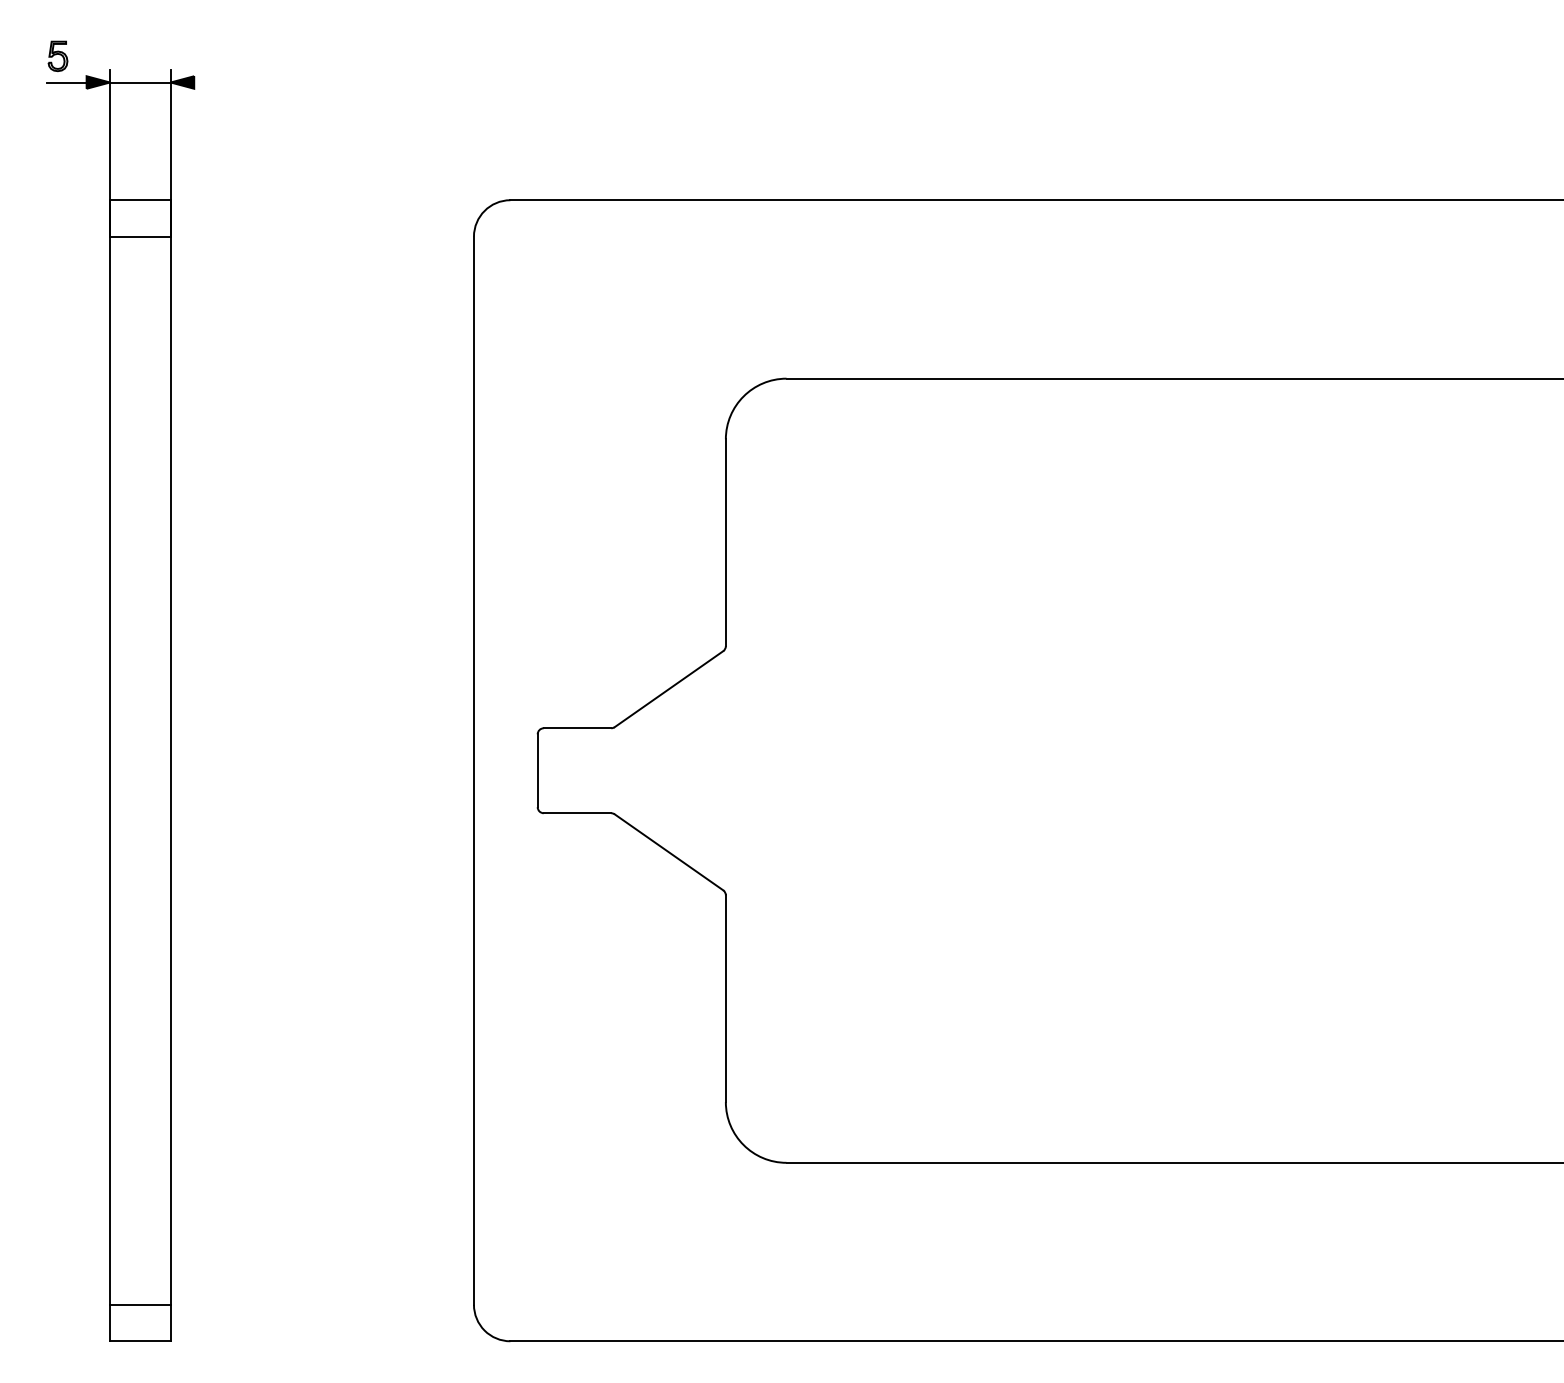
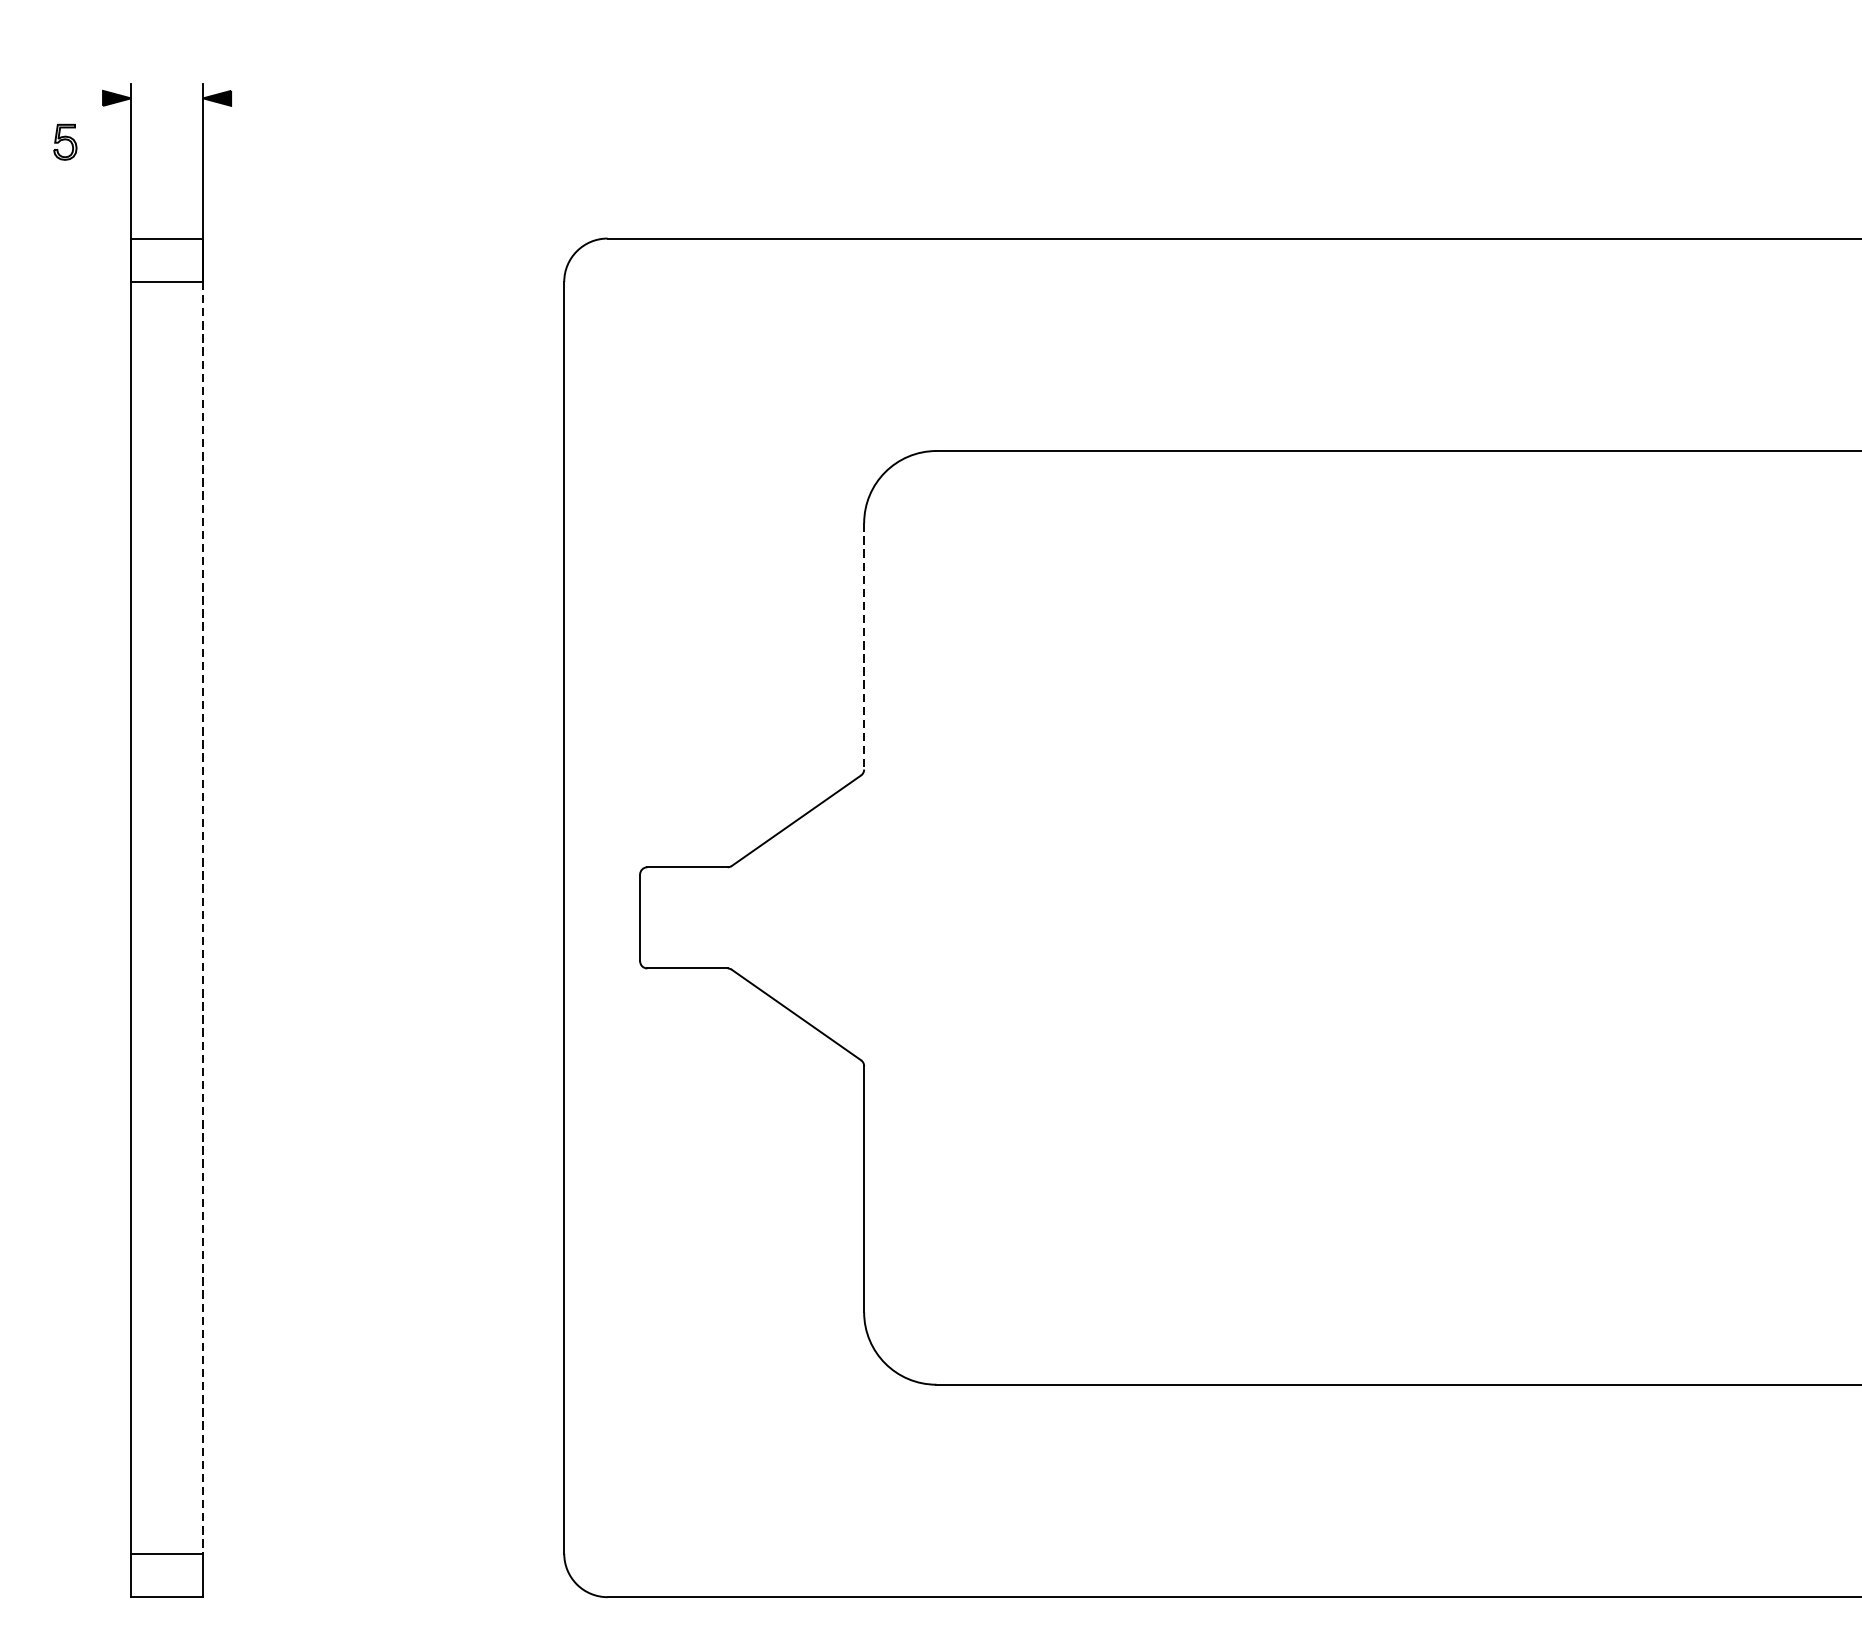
part: (57, 56) -> (64, 142), moved
line: (66, 82) -> (79, 98), removed
line: (140, 82) -> (167, 98), removed
line: (725, 543) -> (863, 647), solid -> dashed
line: (170, 771) -> (202, 918), solid -> dashed

